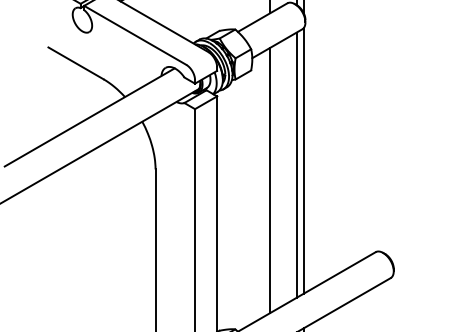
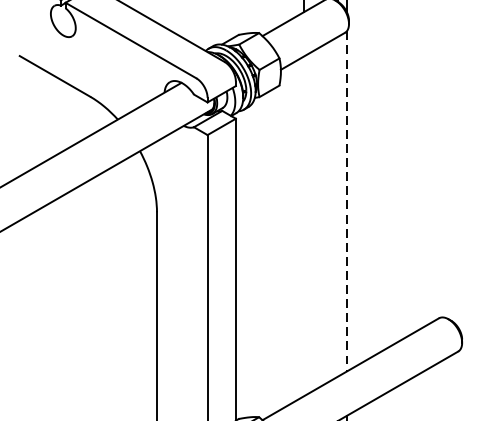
line: (303, 160) -> (346, 200), solid -> dashed
line: (296, 164) -> (337, 205), removed
line: (270, 180) -> (304, 226), removed

